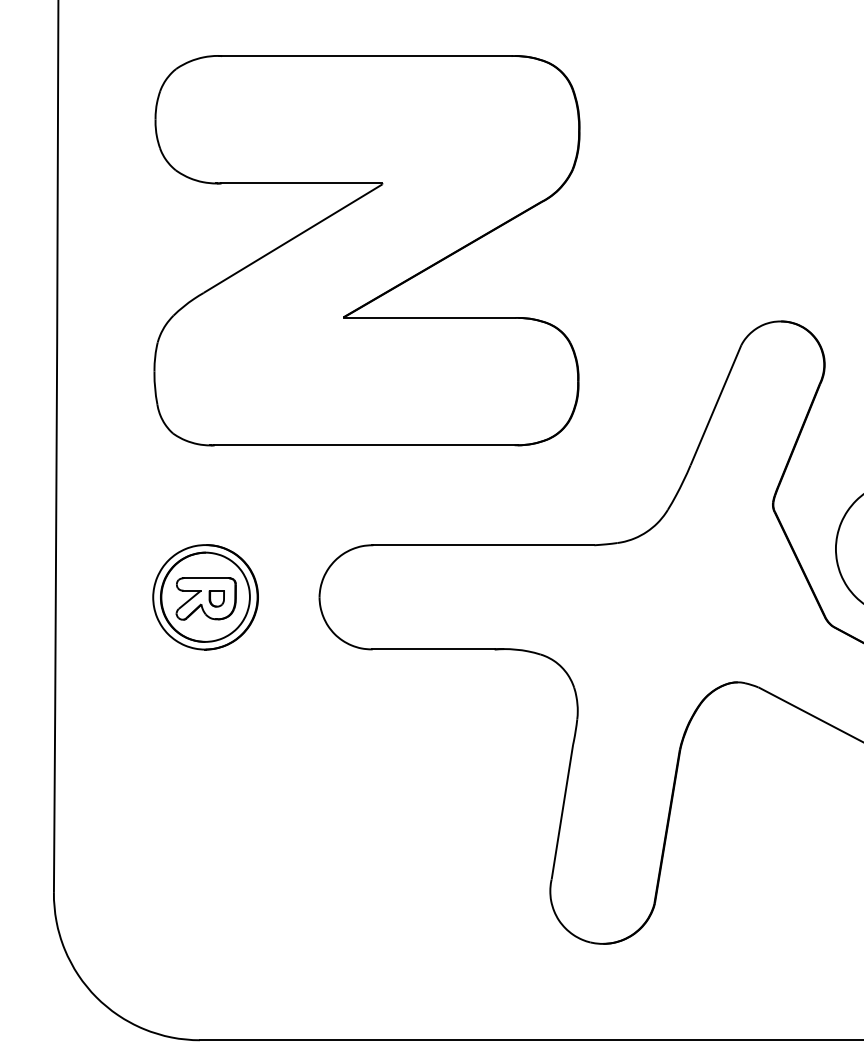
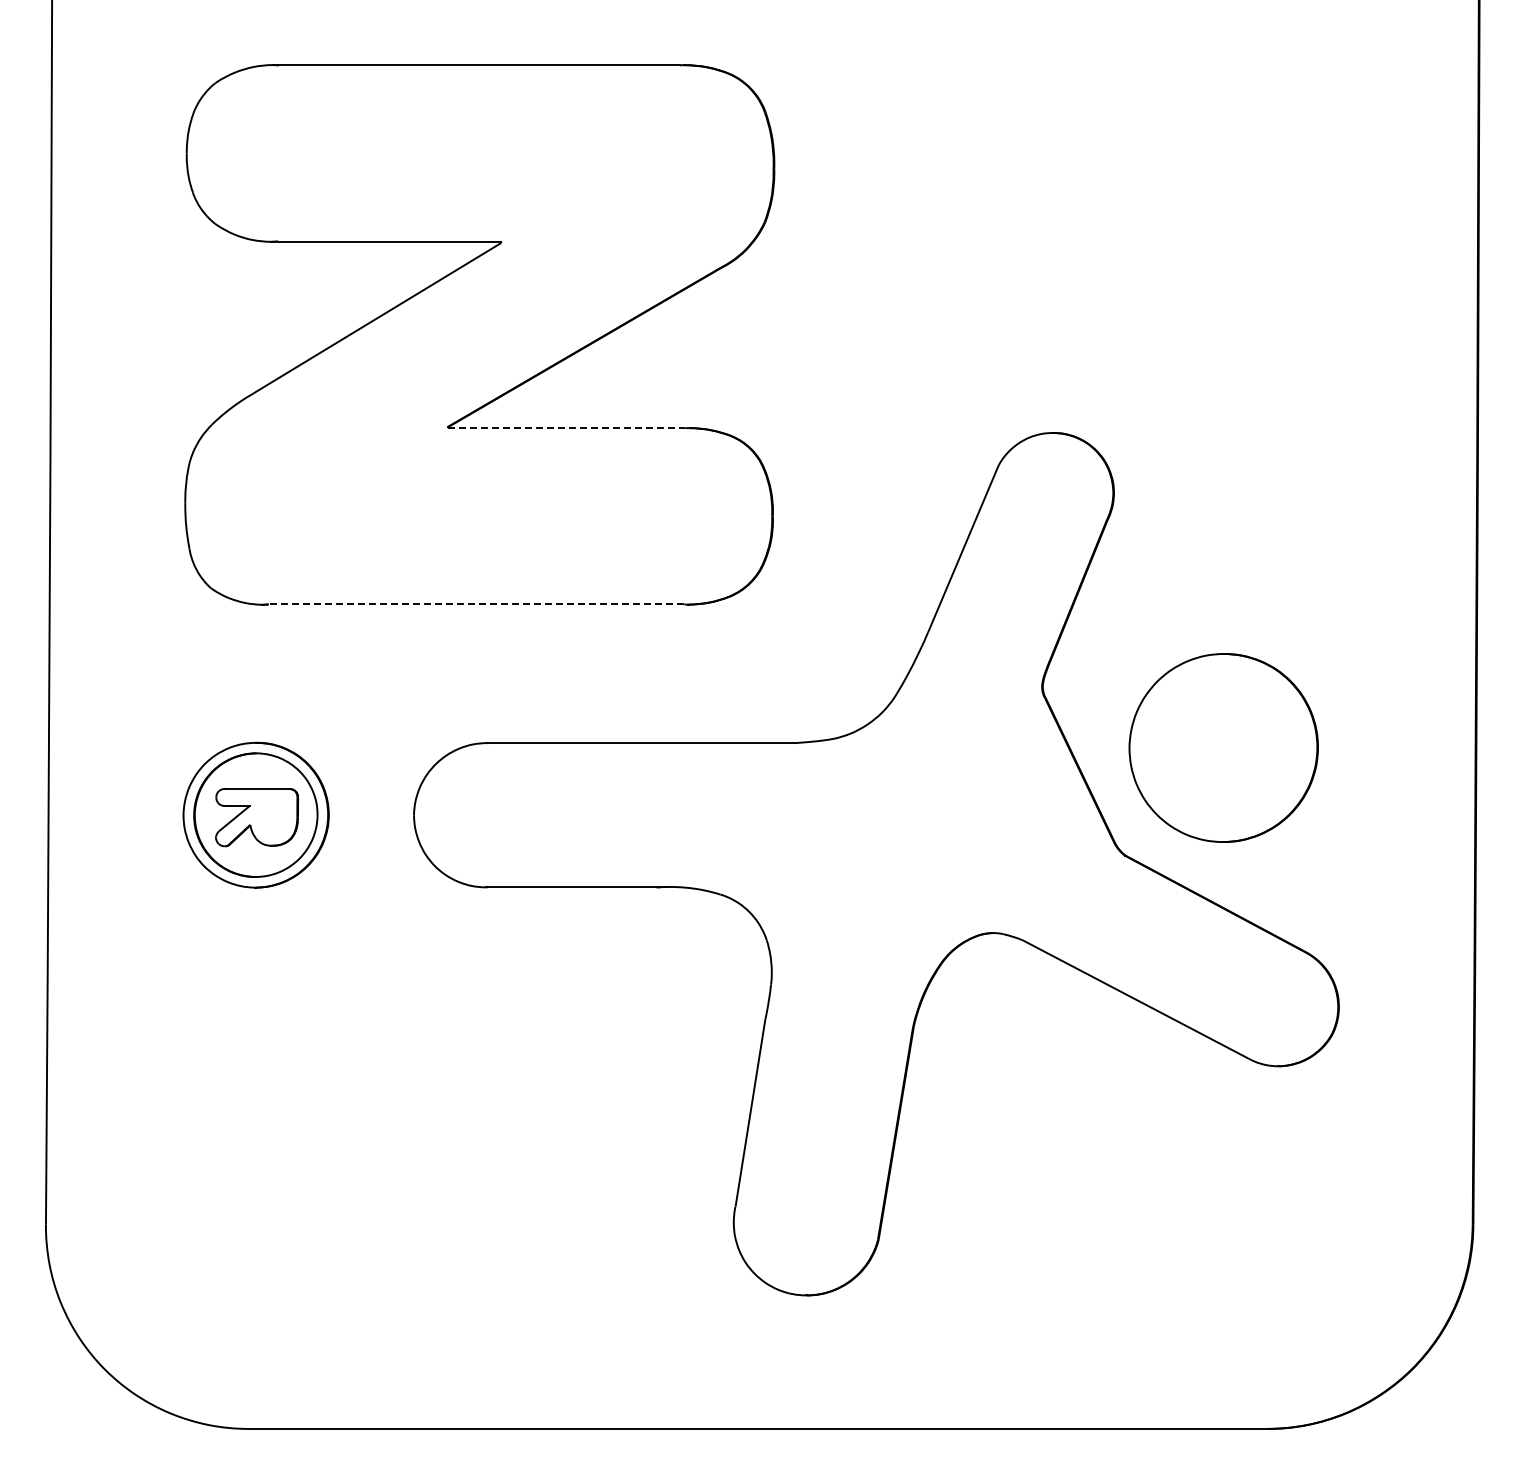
line: (430, 318) -> (567, 428), solid -> dashed
line: (364, 445) -> (476, 604), solid -> dashed
part: (216, 598) -> (271, 817), removed

